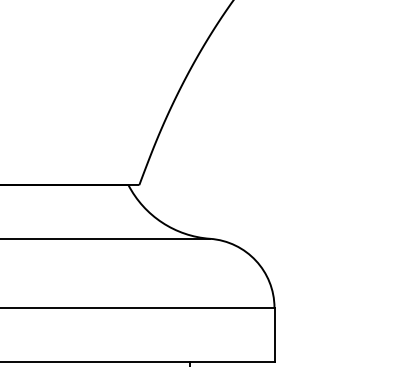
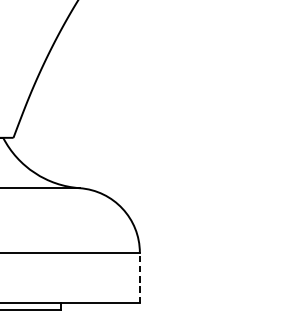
line: (274, 334) -> (139, 277), solid -> dashed

